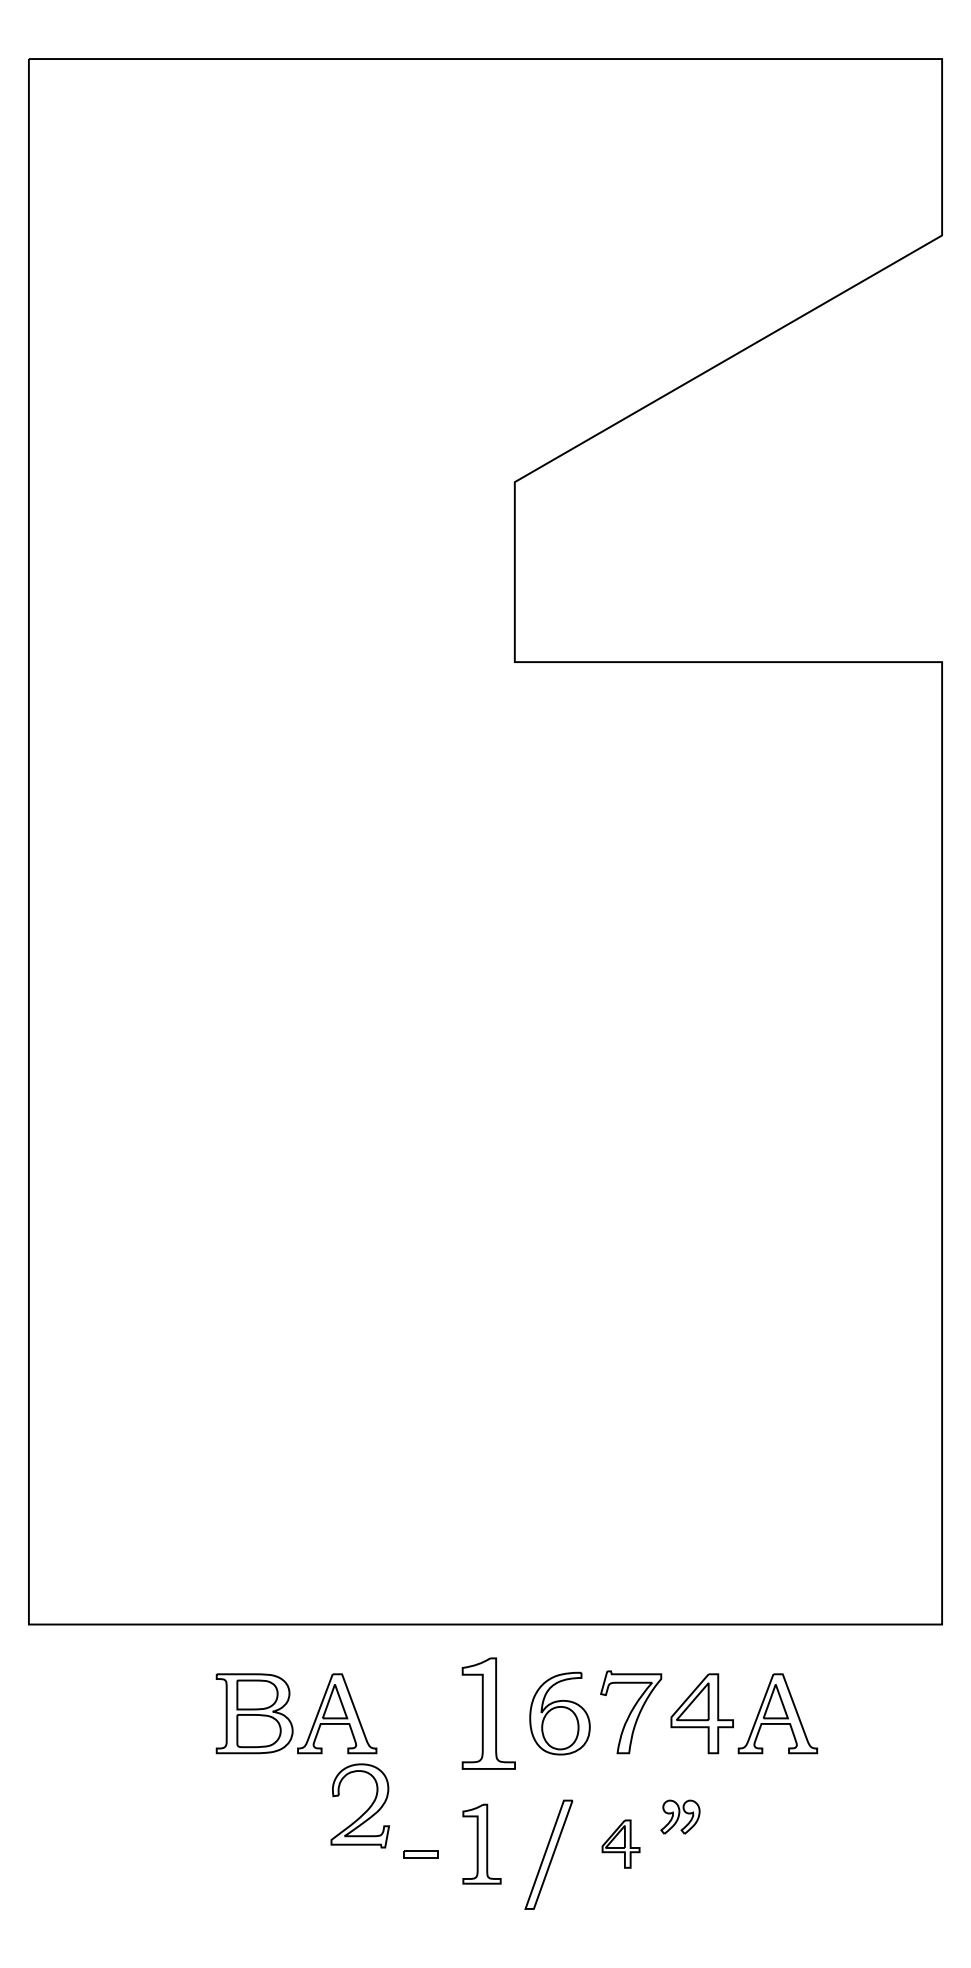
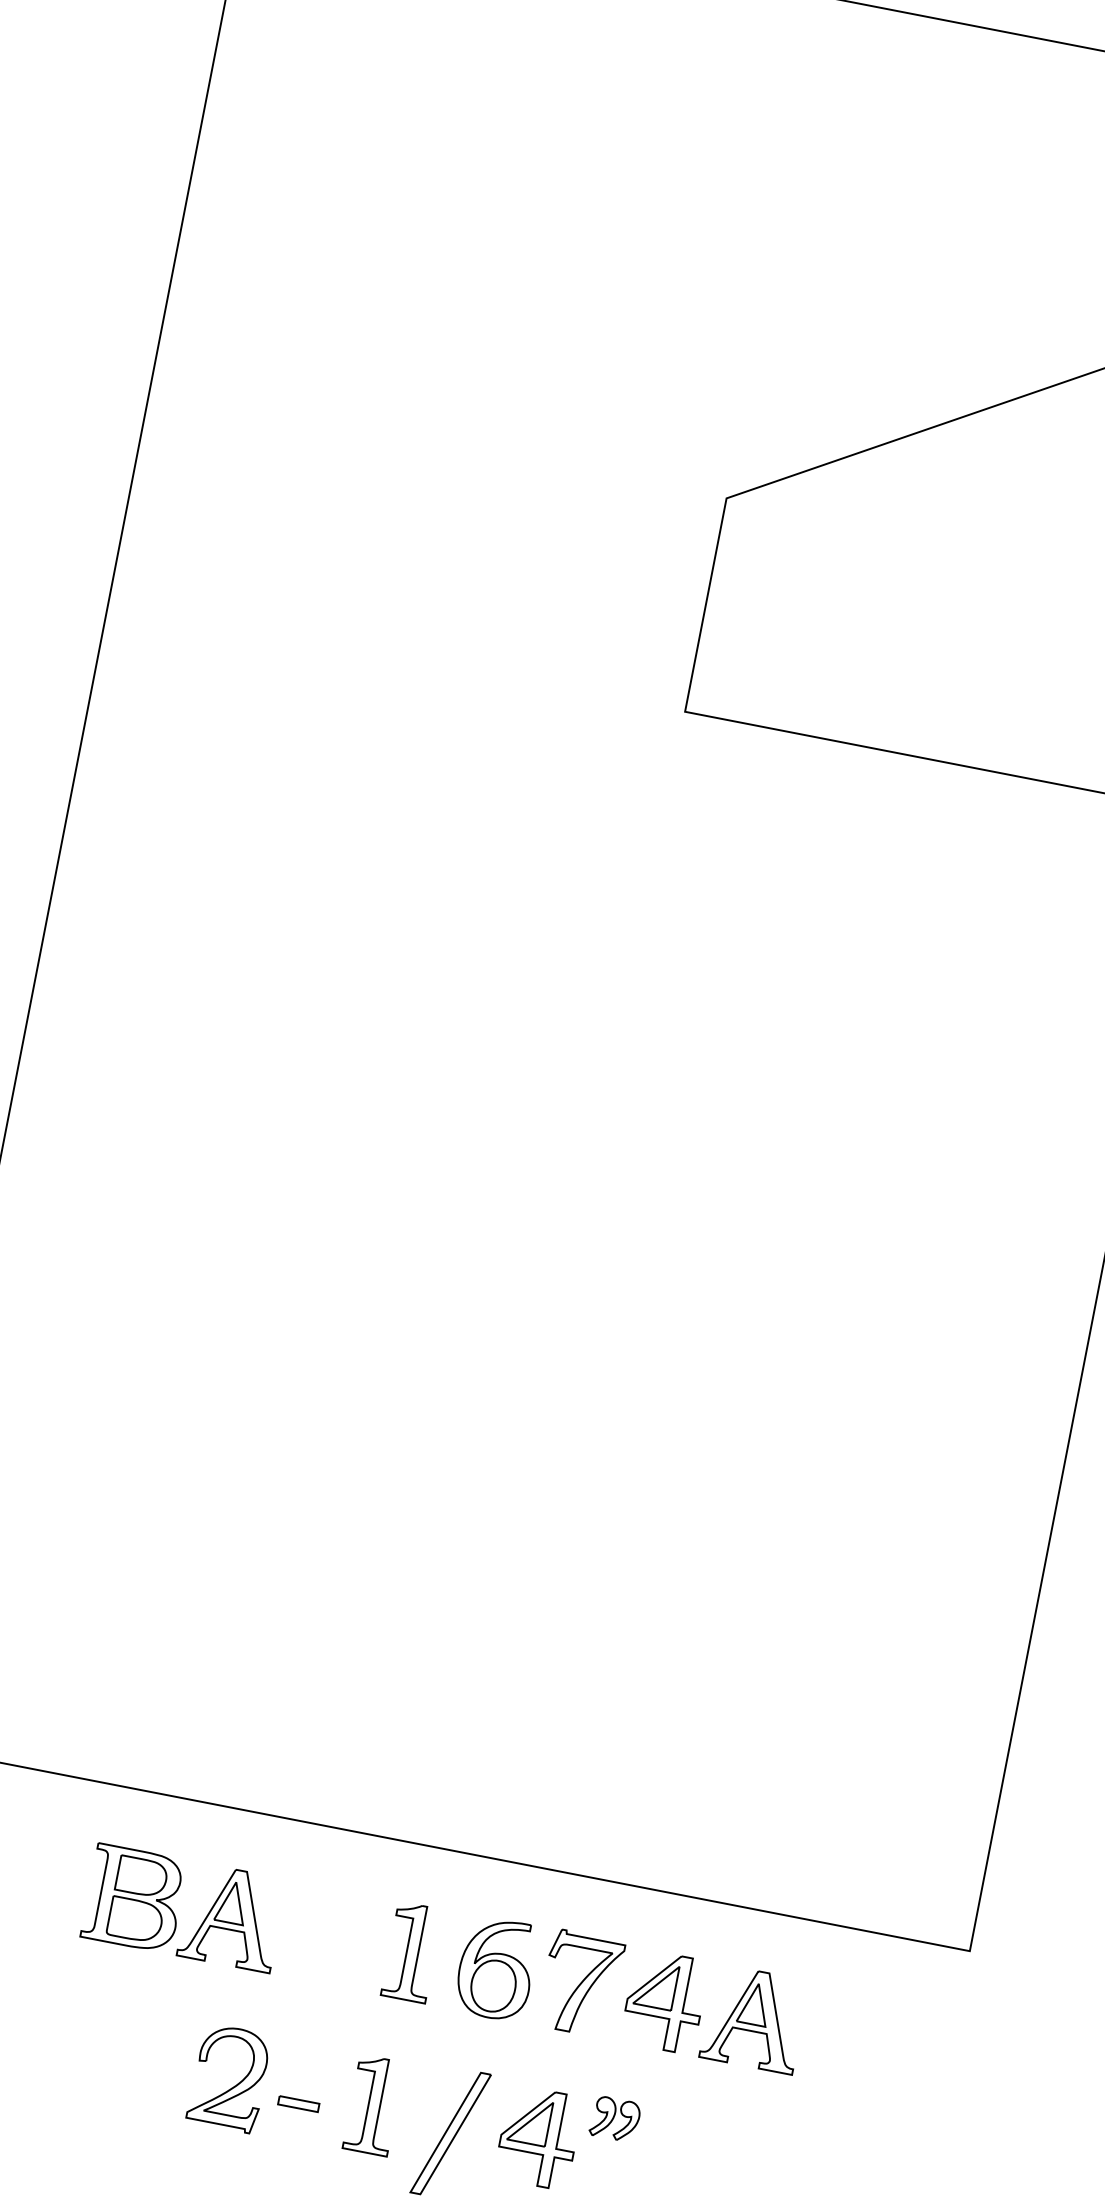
part: (488, 1713) -> (411, 1952), size x0.71
part: (367, 1808) -> (237, 2083), moved
part: (620, 1843) -> (538, 2136), size x1.67

